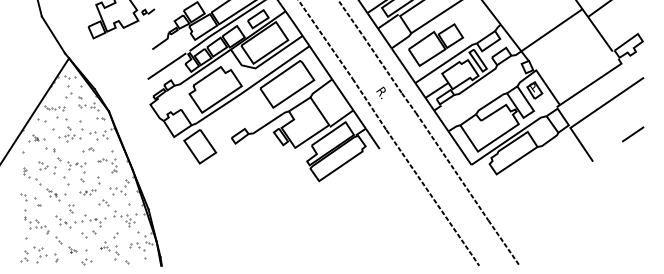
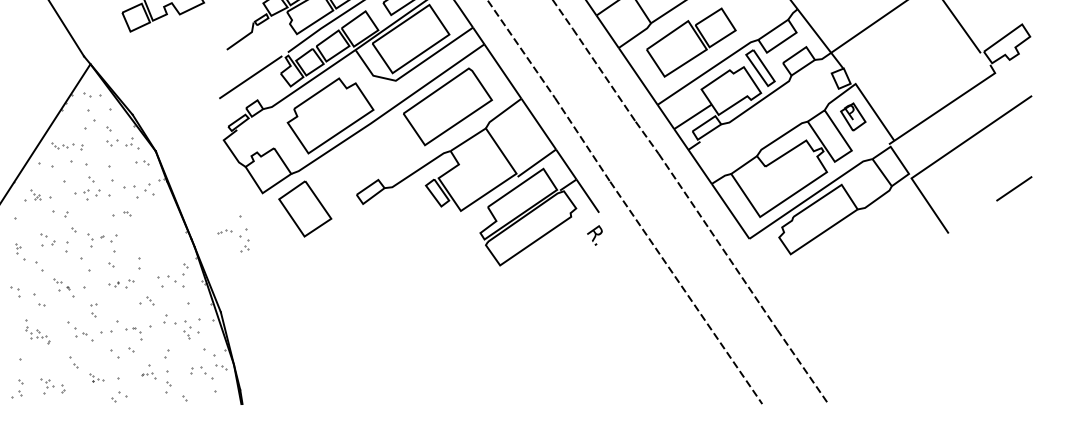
text: (380, 92) -> (593, 234), moved
part: (107, 161) -> (233, 233), moved
part: (36, 221) -> (37, 331), size x0.6
part: (45, 254) -> (51, 385), size x0.6

